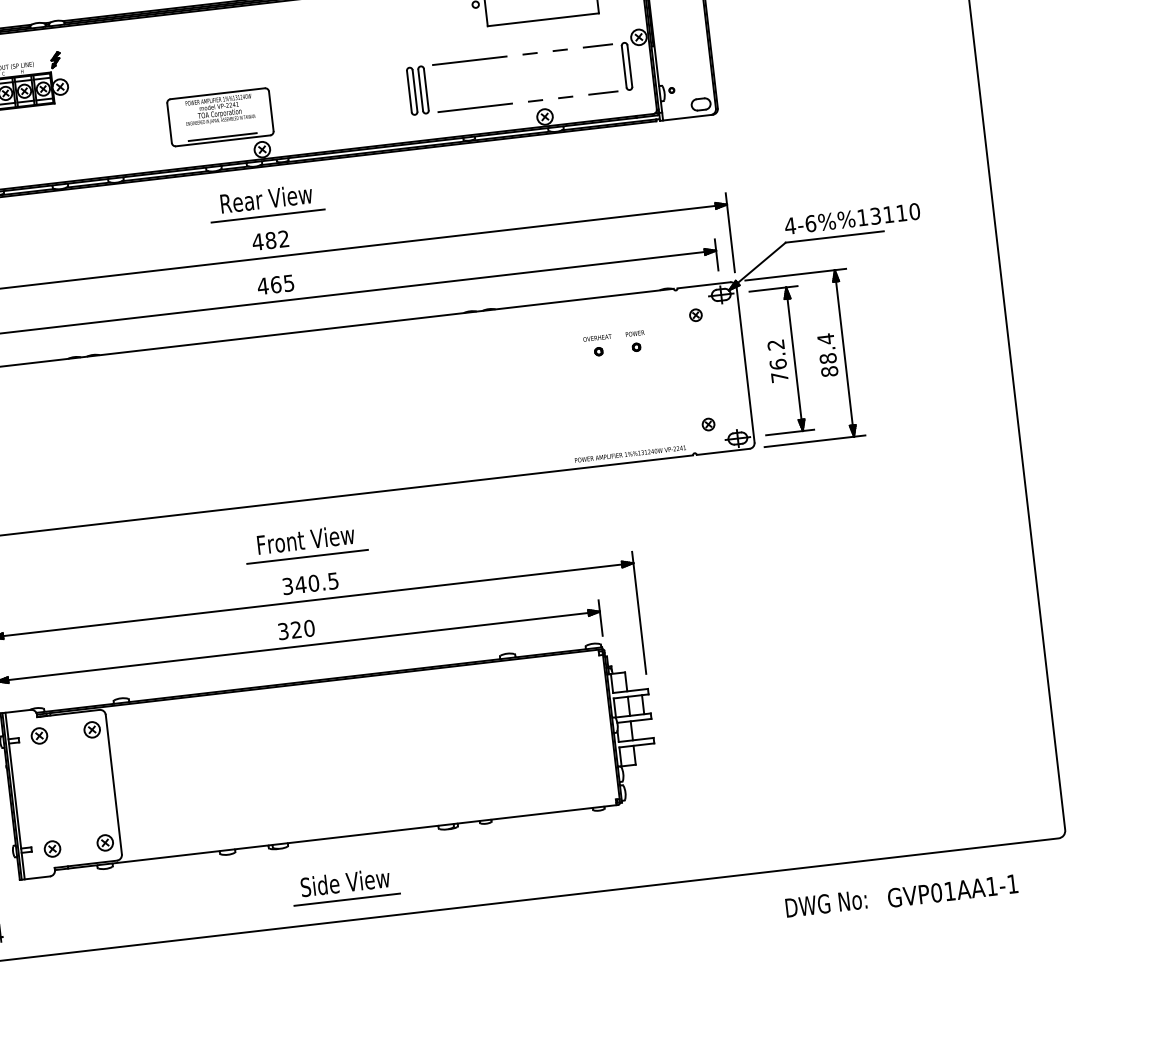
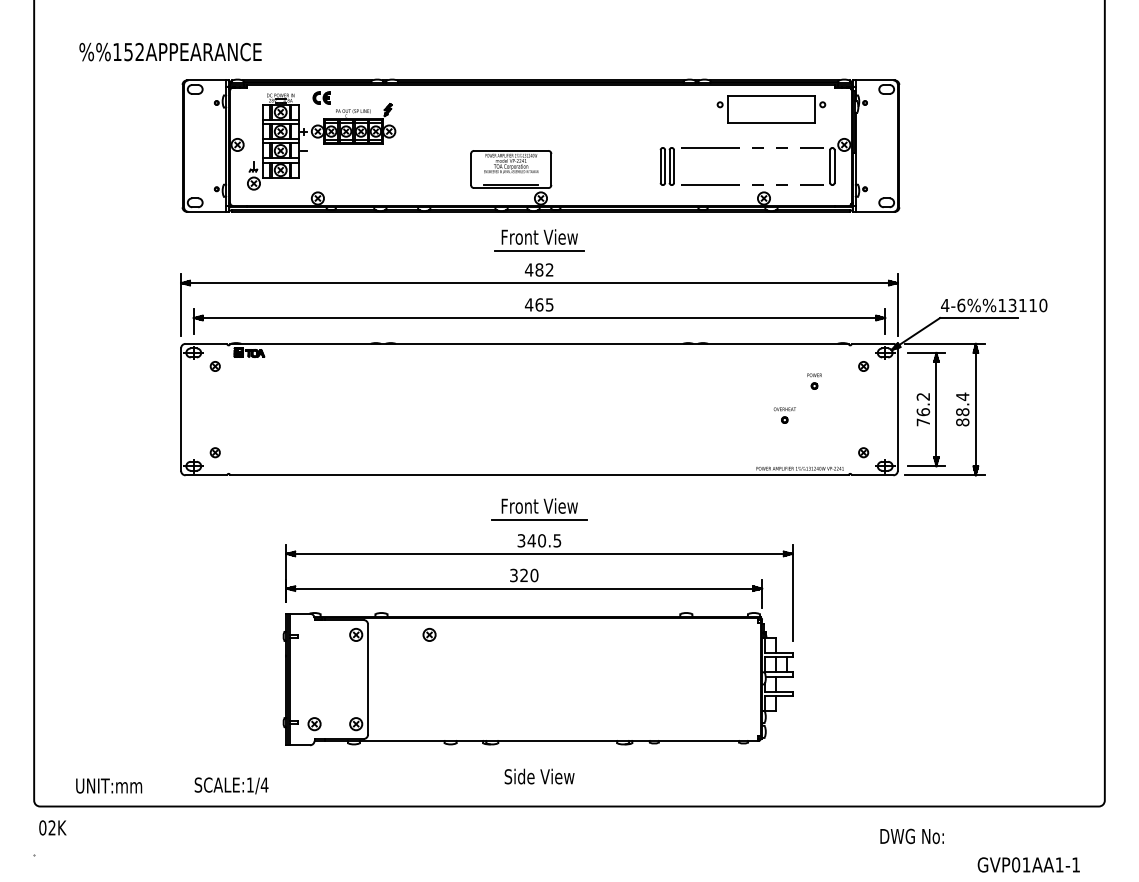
text: (266, 198) -> (539, 236), Rear View -> Front View
part: (597, 345) -> (784, 415), moved
part: (39, 735) -> (429, 634), moved
text: (952, 890) -> (1028, 864), moved
line: (347, 900) -> (539, 790), removed

